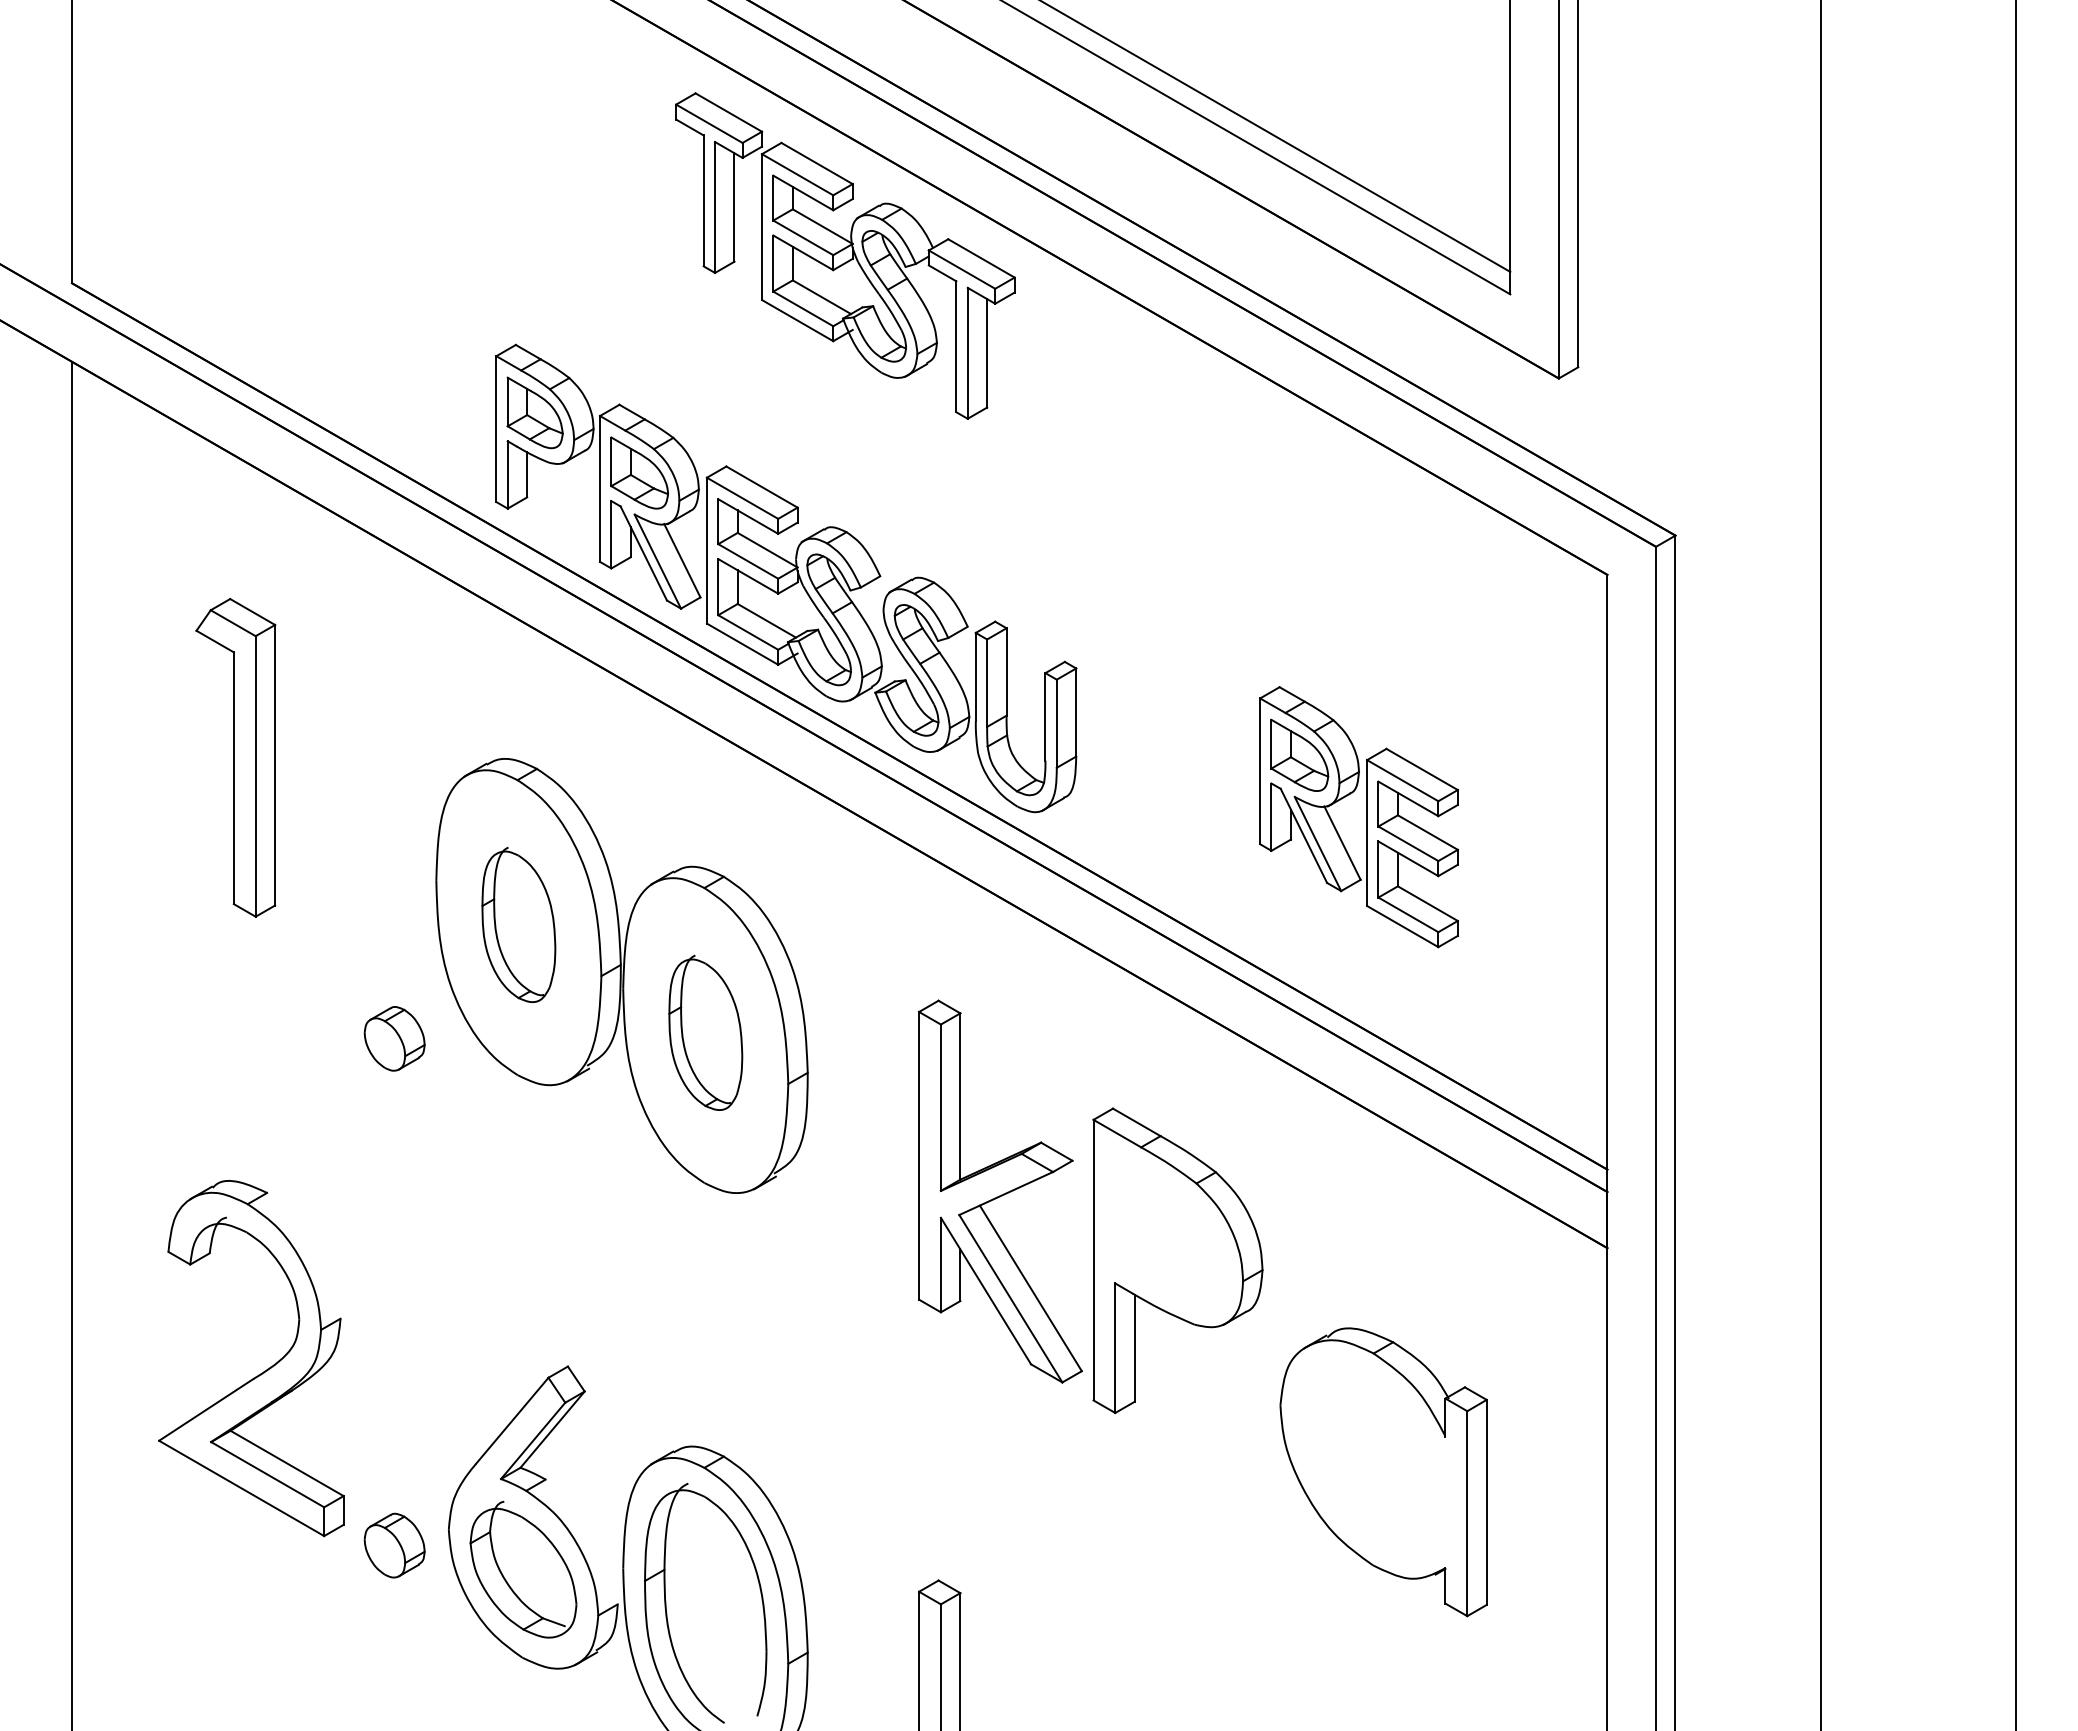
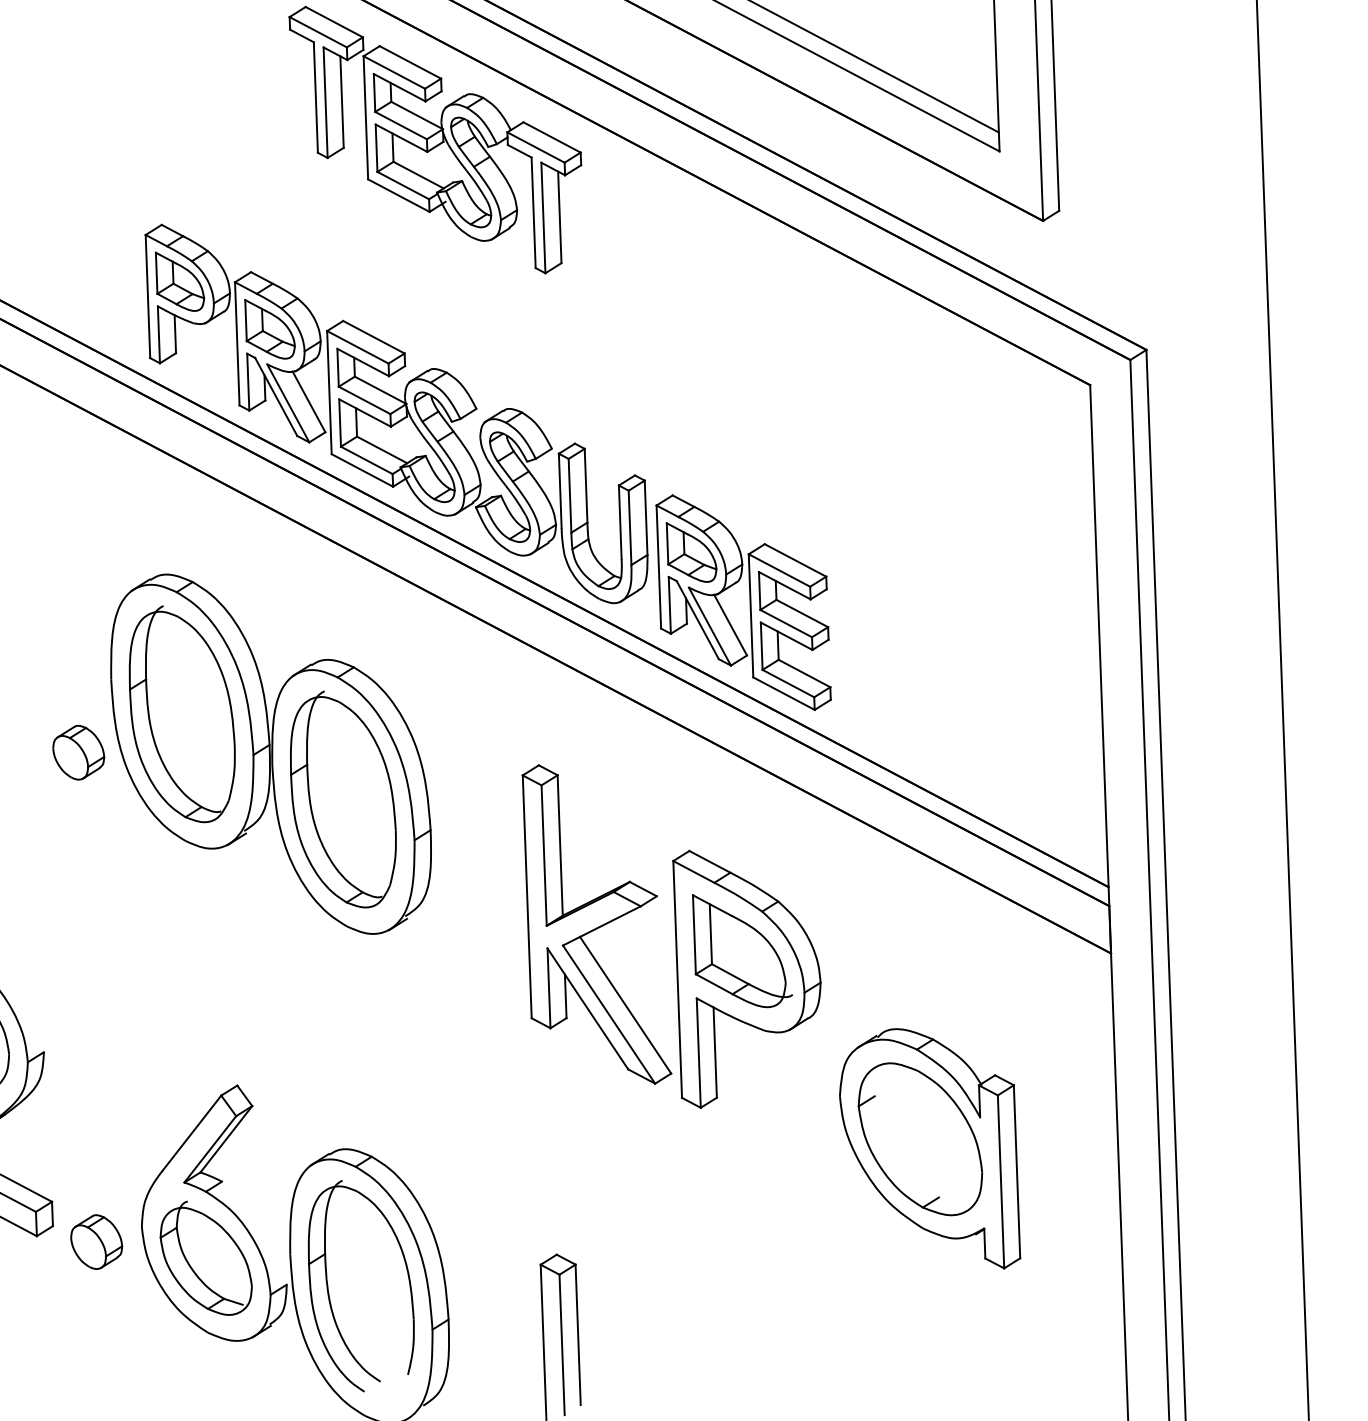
part: (1366, 817) -> (750, 602), moved
part: (518, 924) -> (181, 713), size x1.67
part: (705, 1032) -> (343, 799), size x1.67
part: (394, 1038) -> (78, 752), moved
part: (1171, 1228) -> (742, 950), added
part: (1373, 1459) -> (920, 1139), added

